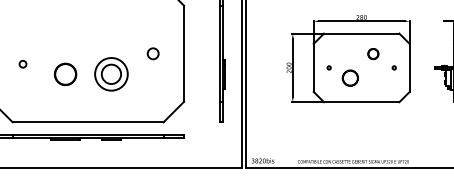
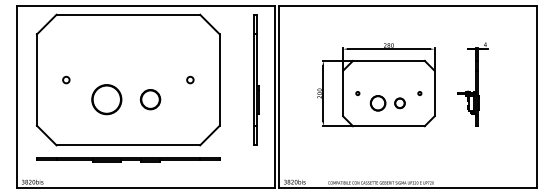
circle: (153, 53) -> (190, 79), size x0.62
part: (372, 54) -> (399, 103), moved
circle: (23, 63) -> (66, 79), moved
circle: (65, 74) -> (106, 99), size x1.43
circle: (111, 74) -> (150, 99), size x0.62

